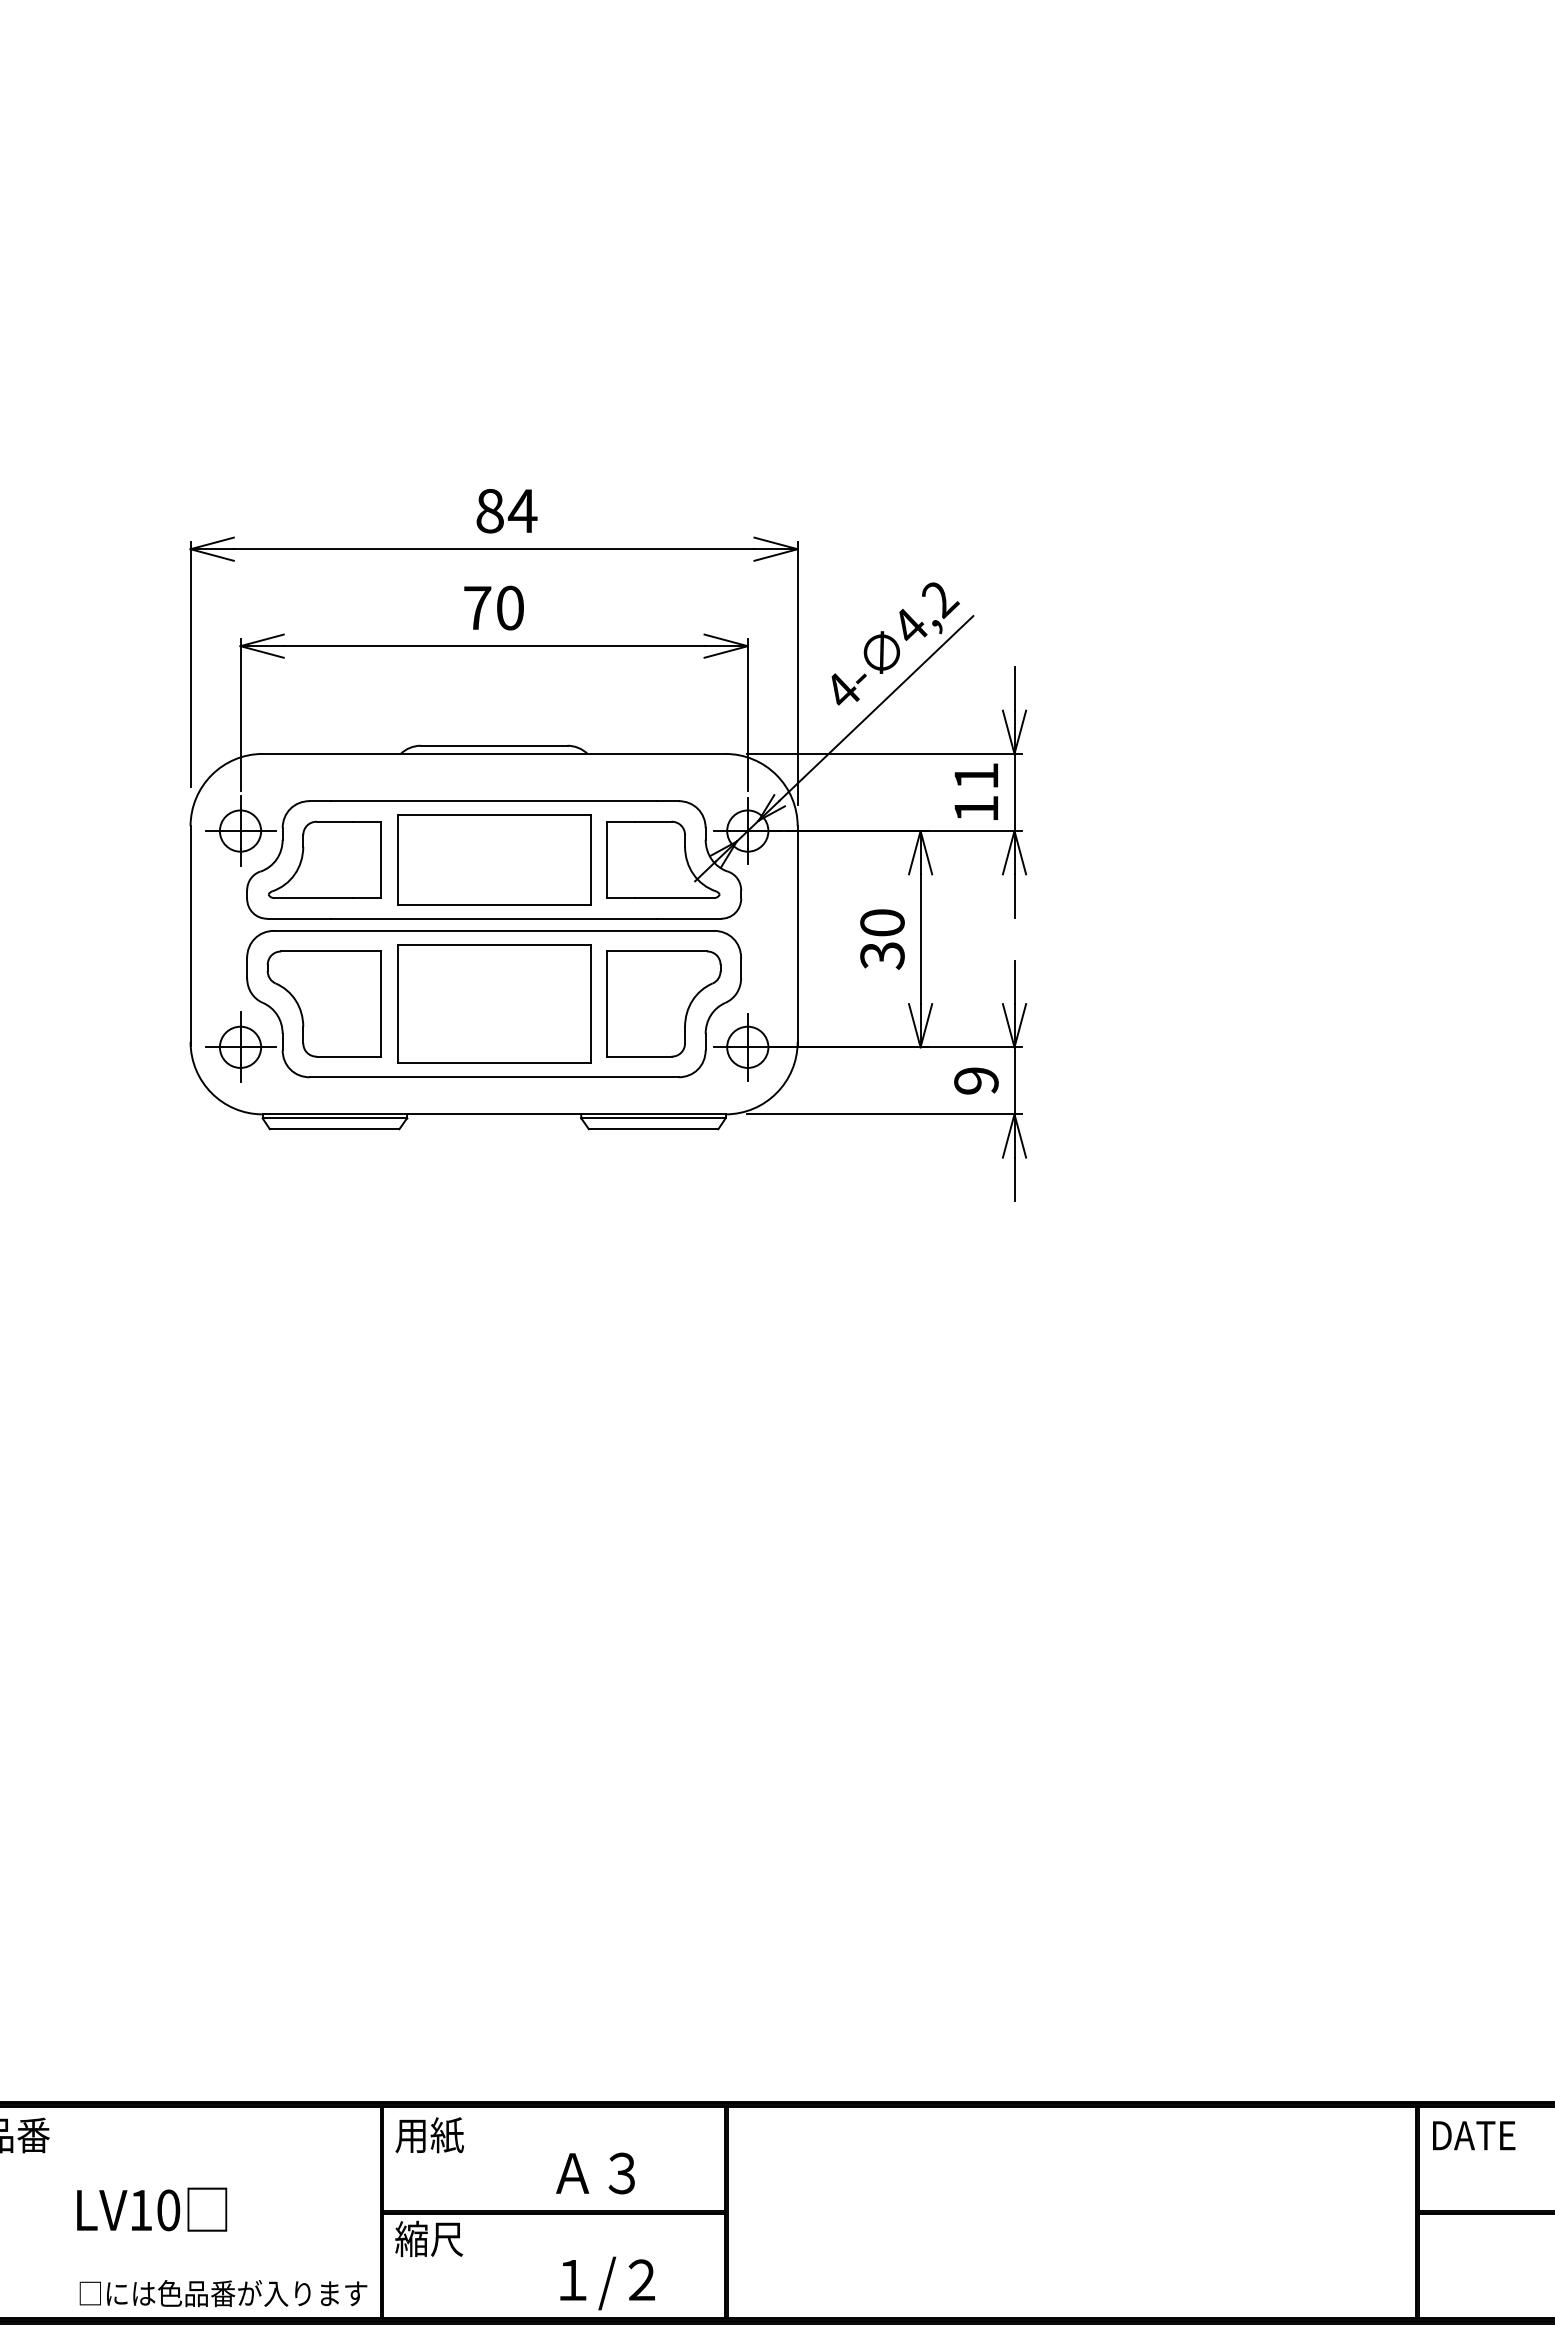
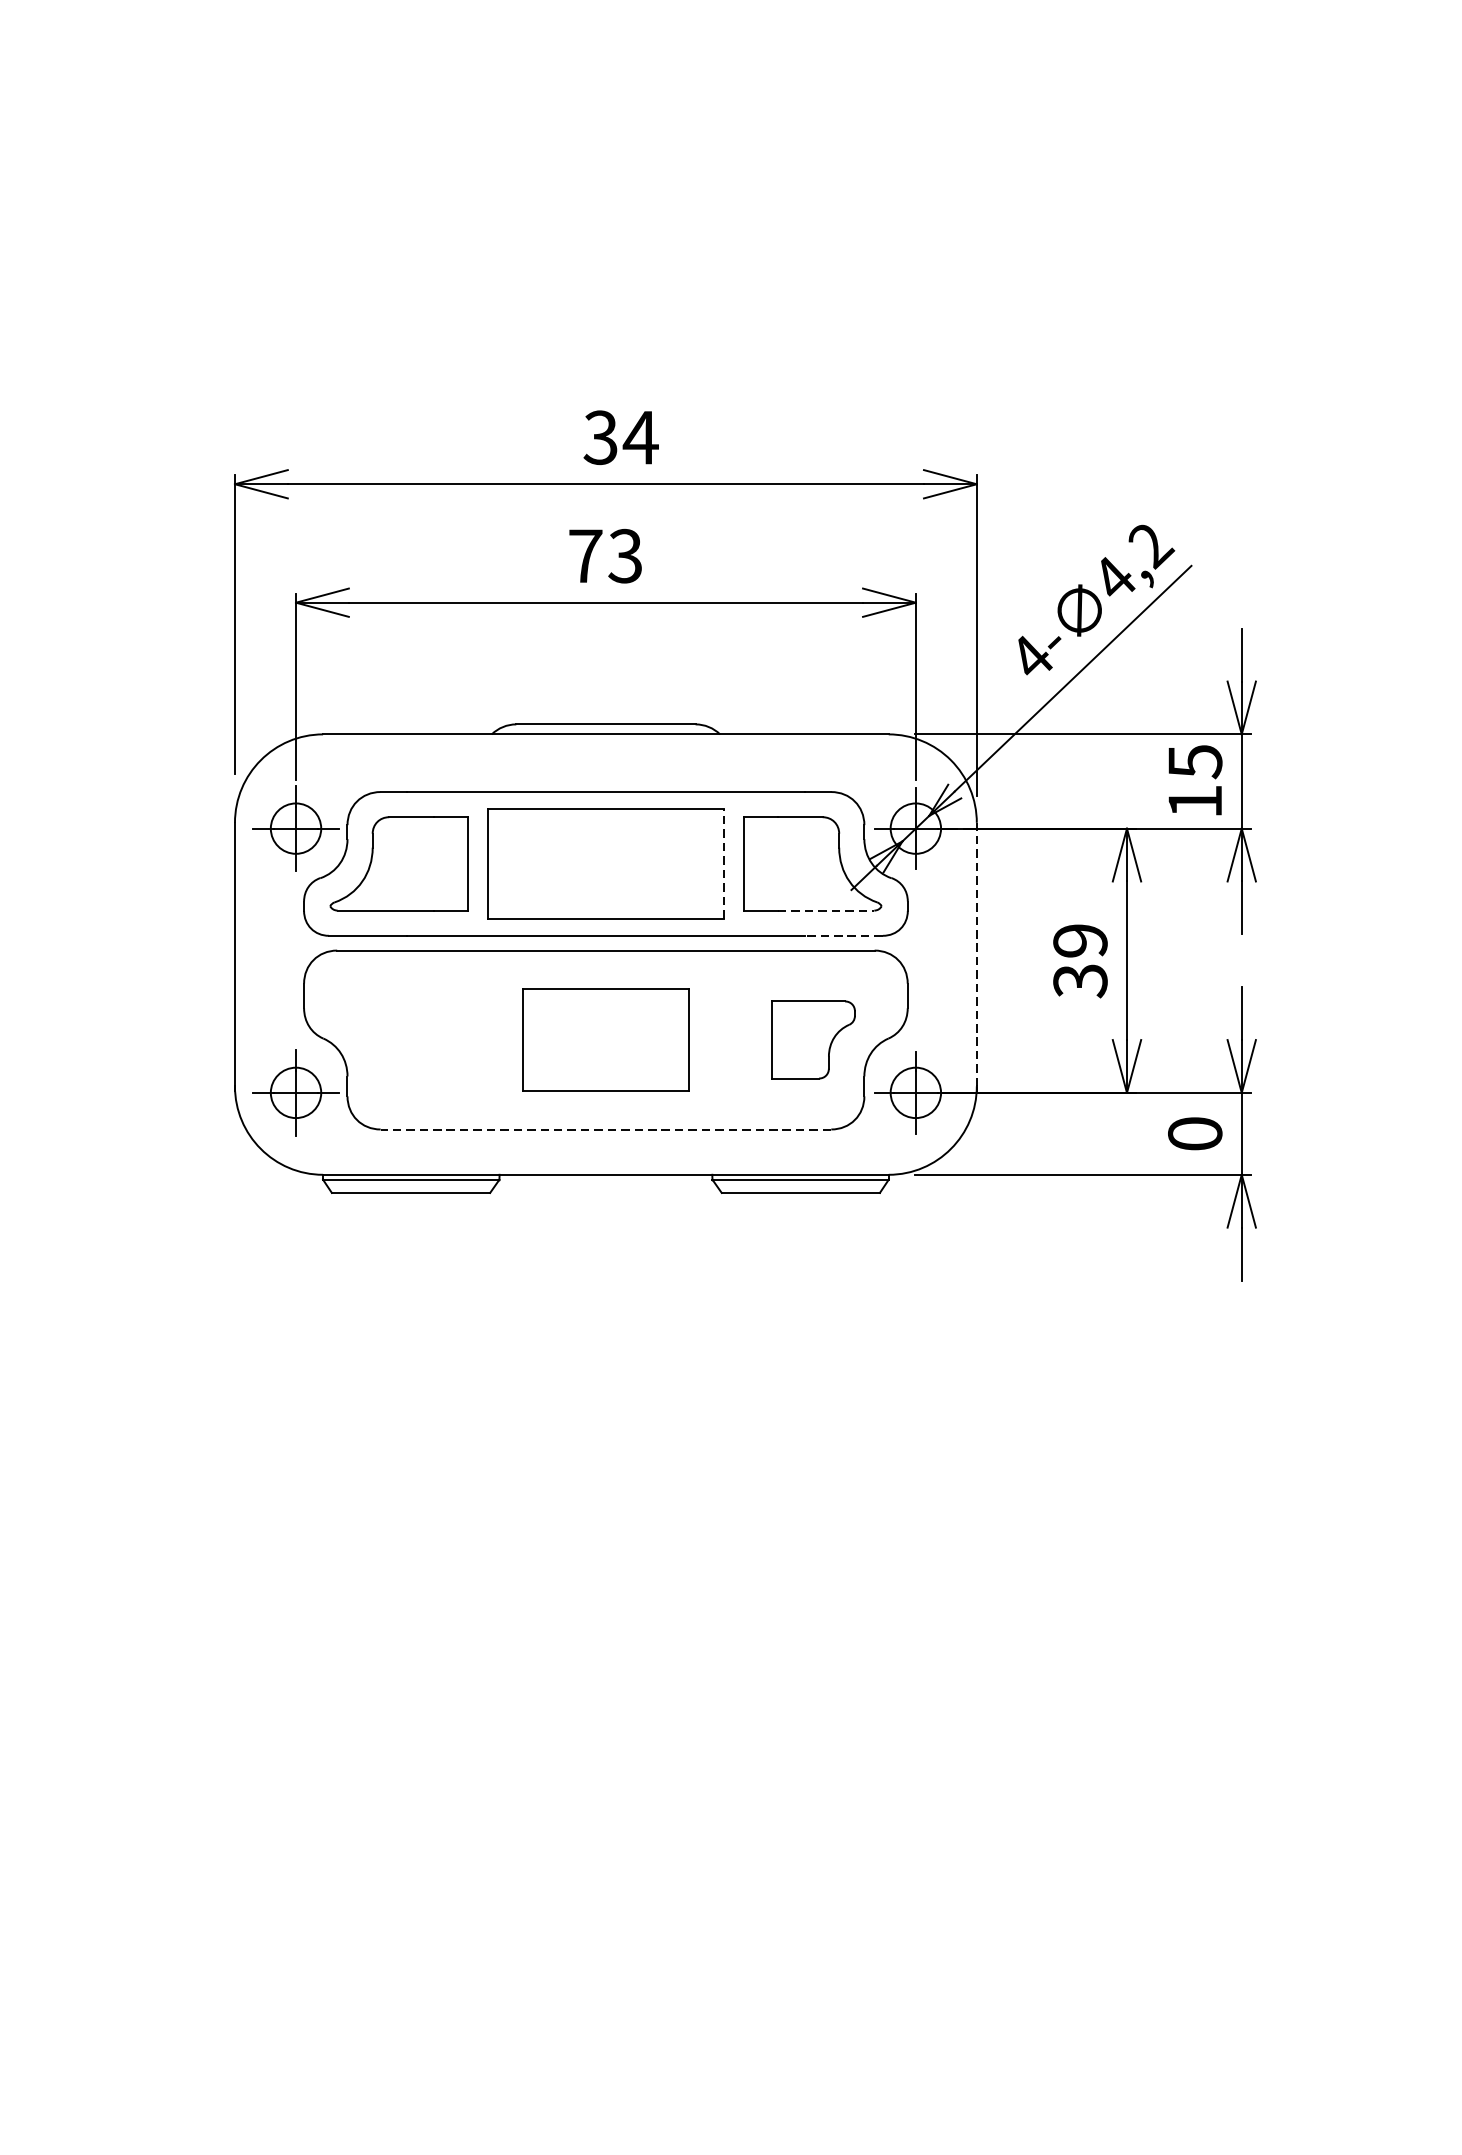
text: (489, 510) -> (600, 436), 84 -> 34
text: (509, 607) -> (624, 555), 70 -> 73
text: (976, 776) -> (1195, 761), 11 -> 15
line: (590, 859) -> (723, 863), solid -> dashed
line: (674, 898) -> (826, 911), solid -> dashed
line: (688, 918) -> (843, 935), solid -> dashed
text: (882, 922) -> (1080, 940), 30 -> 39
line: (797, 934) -> (976, 955), solid -> dashed
part: (323, 1003) -> (397, 1039), removed
part: (494, 1003) -> (606, 1039), size x0.7
part: (663, 1003) -> (812, 1039), size x0.6
line: (493, 1077) -> (605, 1129), solid -> dashed
text: (976, 1080) -> (1195, 1133), 9 -> 0

